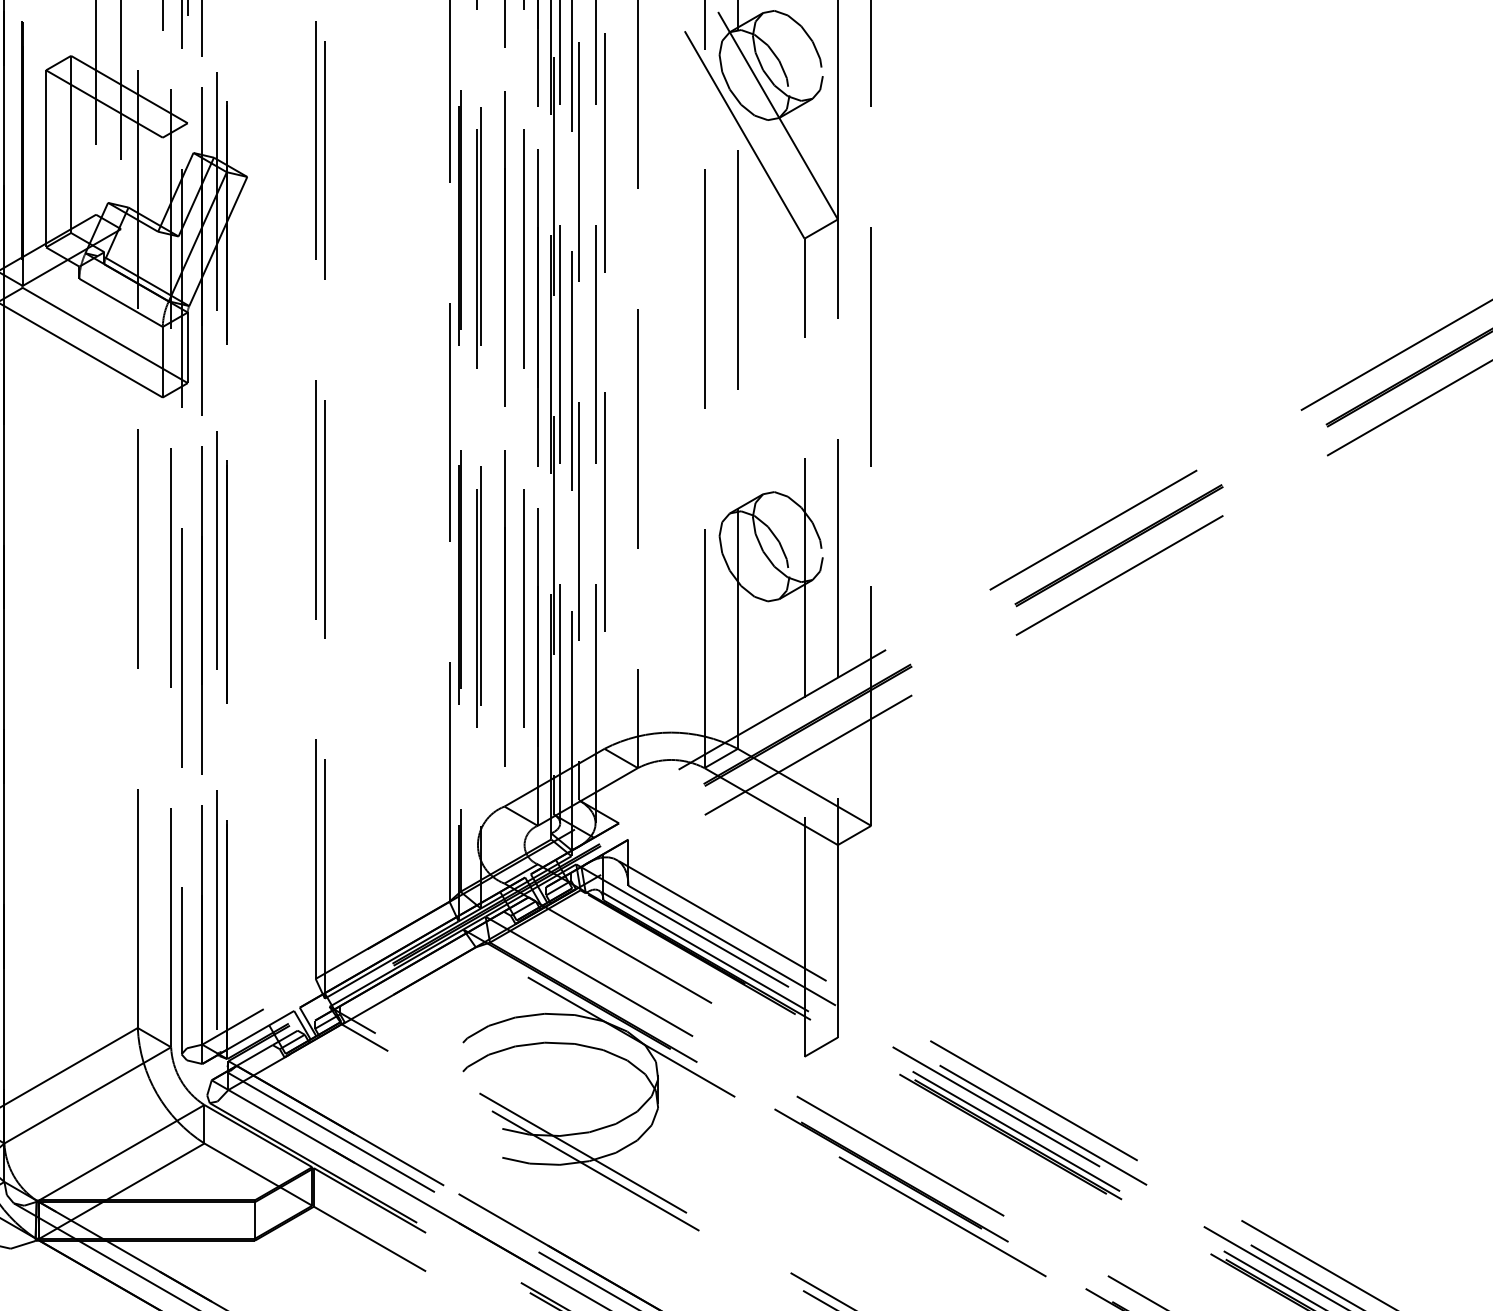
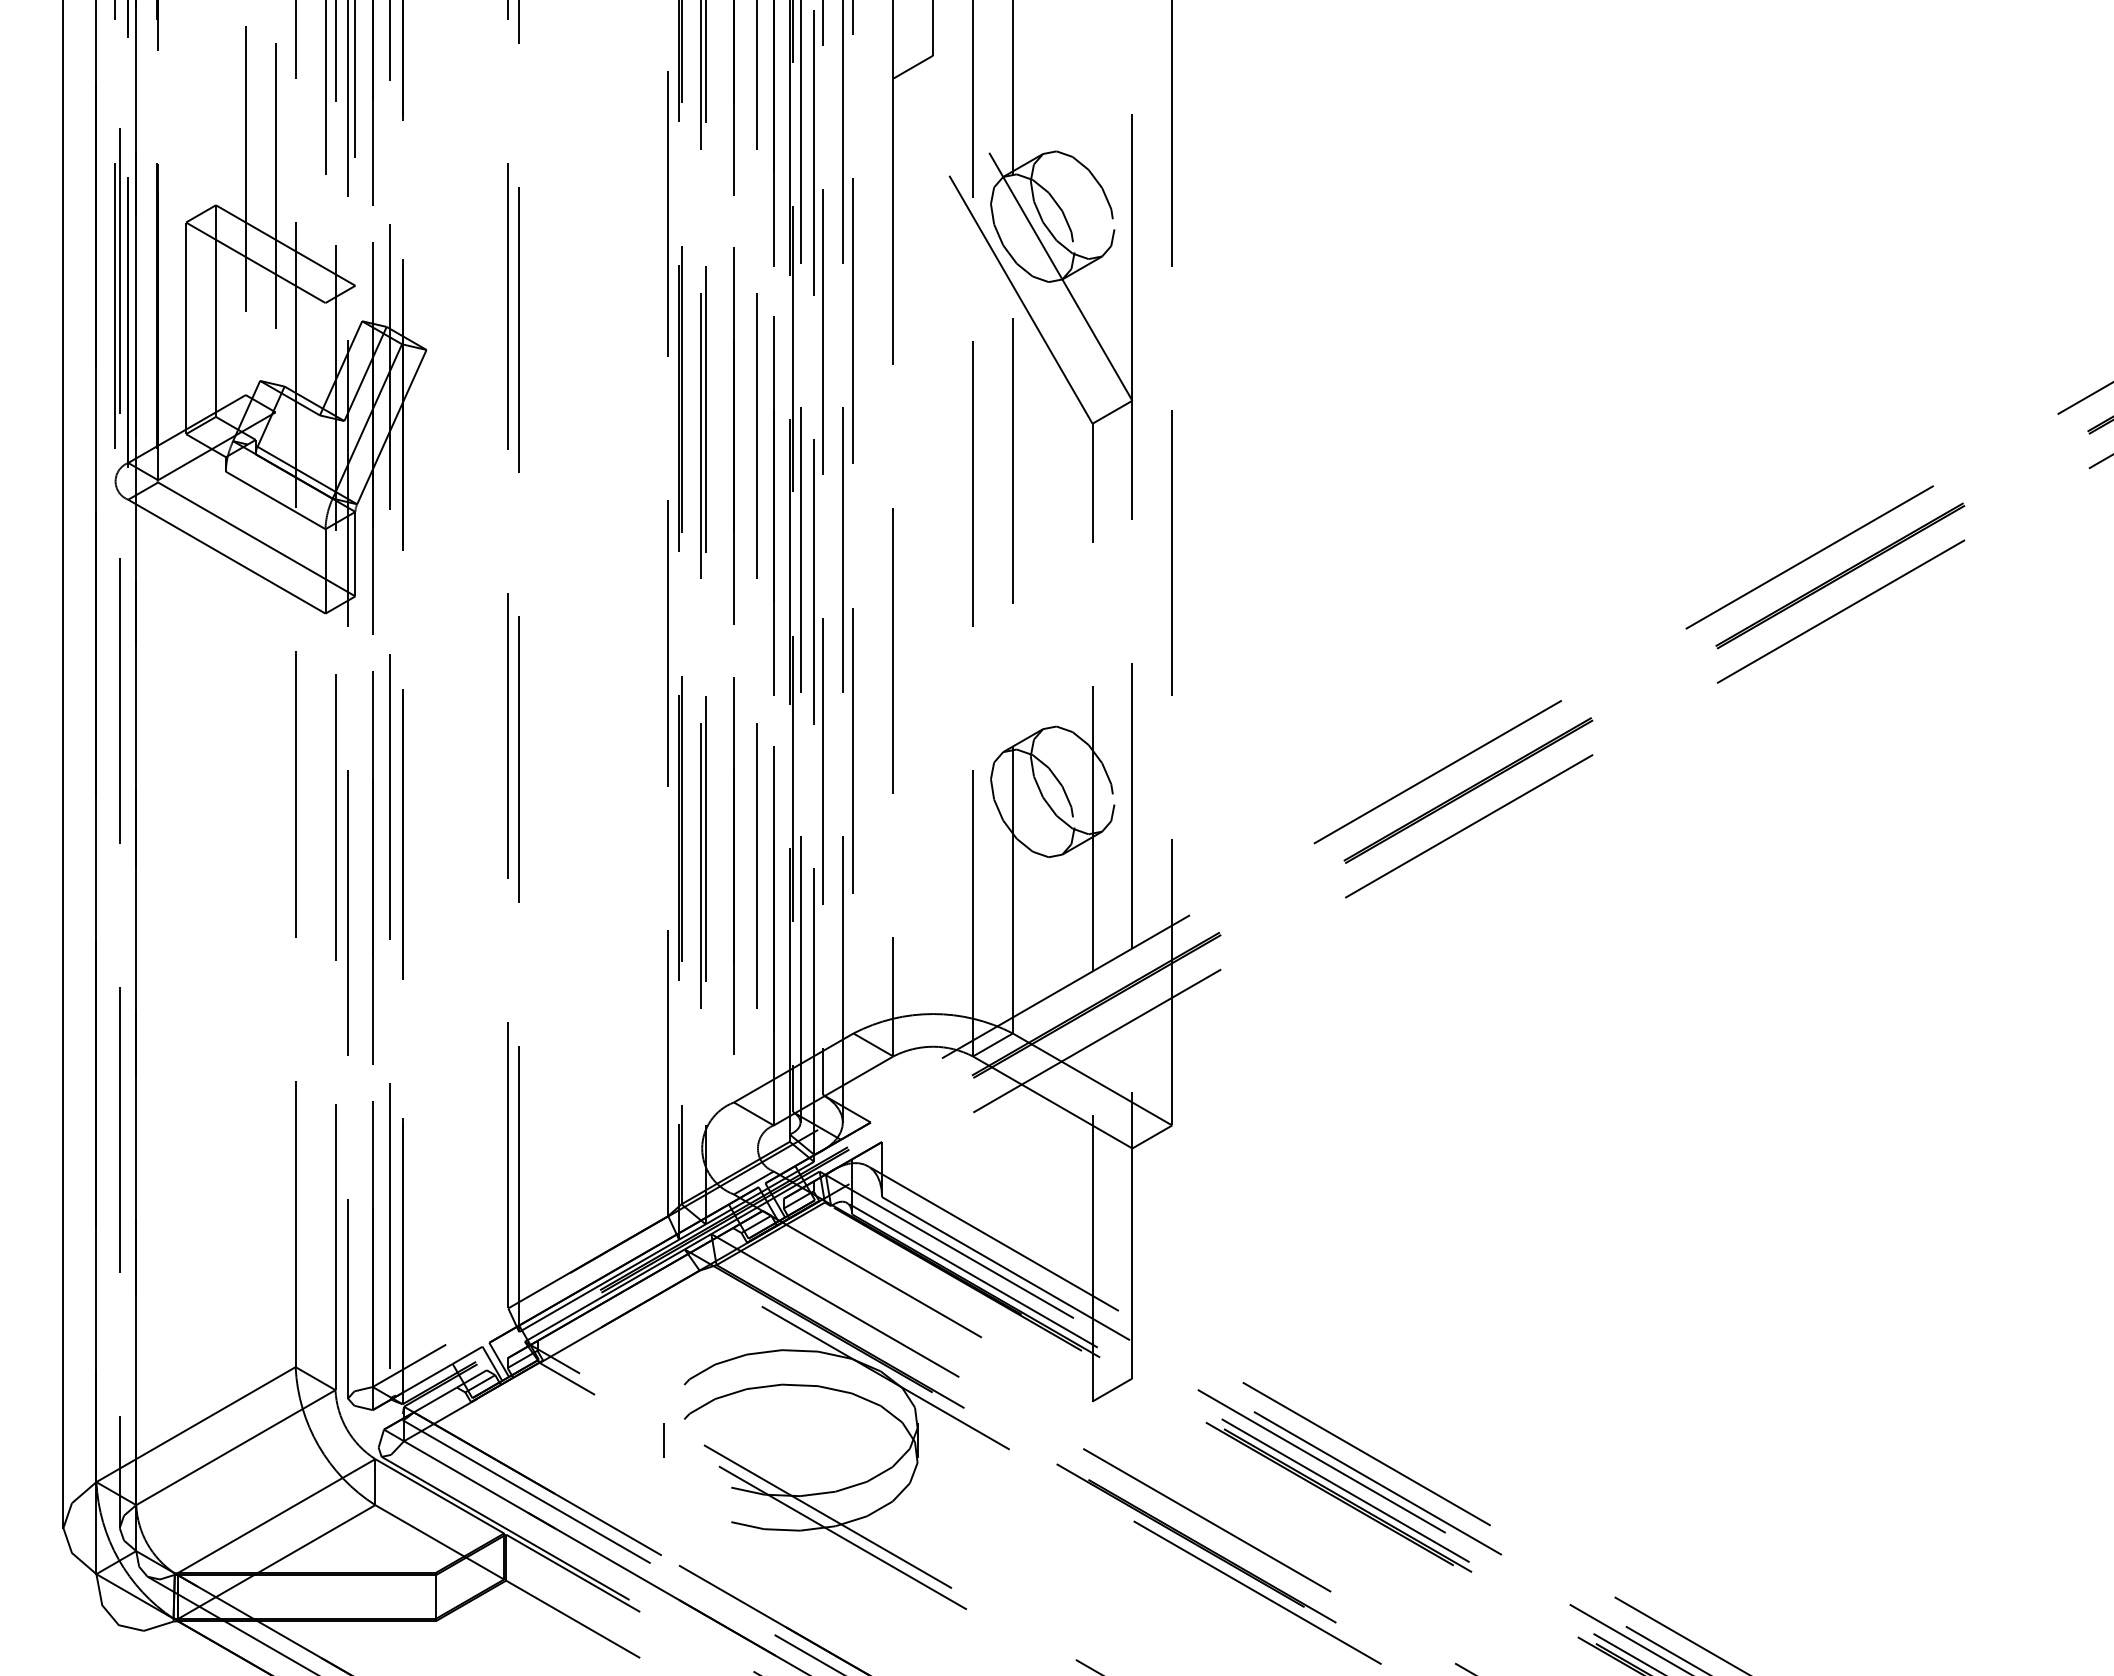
line: (445, 1089) -> (663, 1440), added

